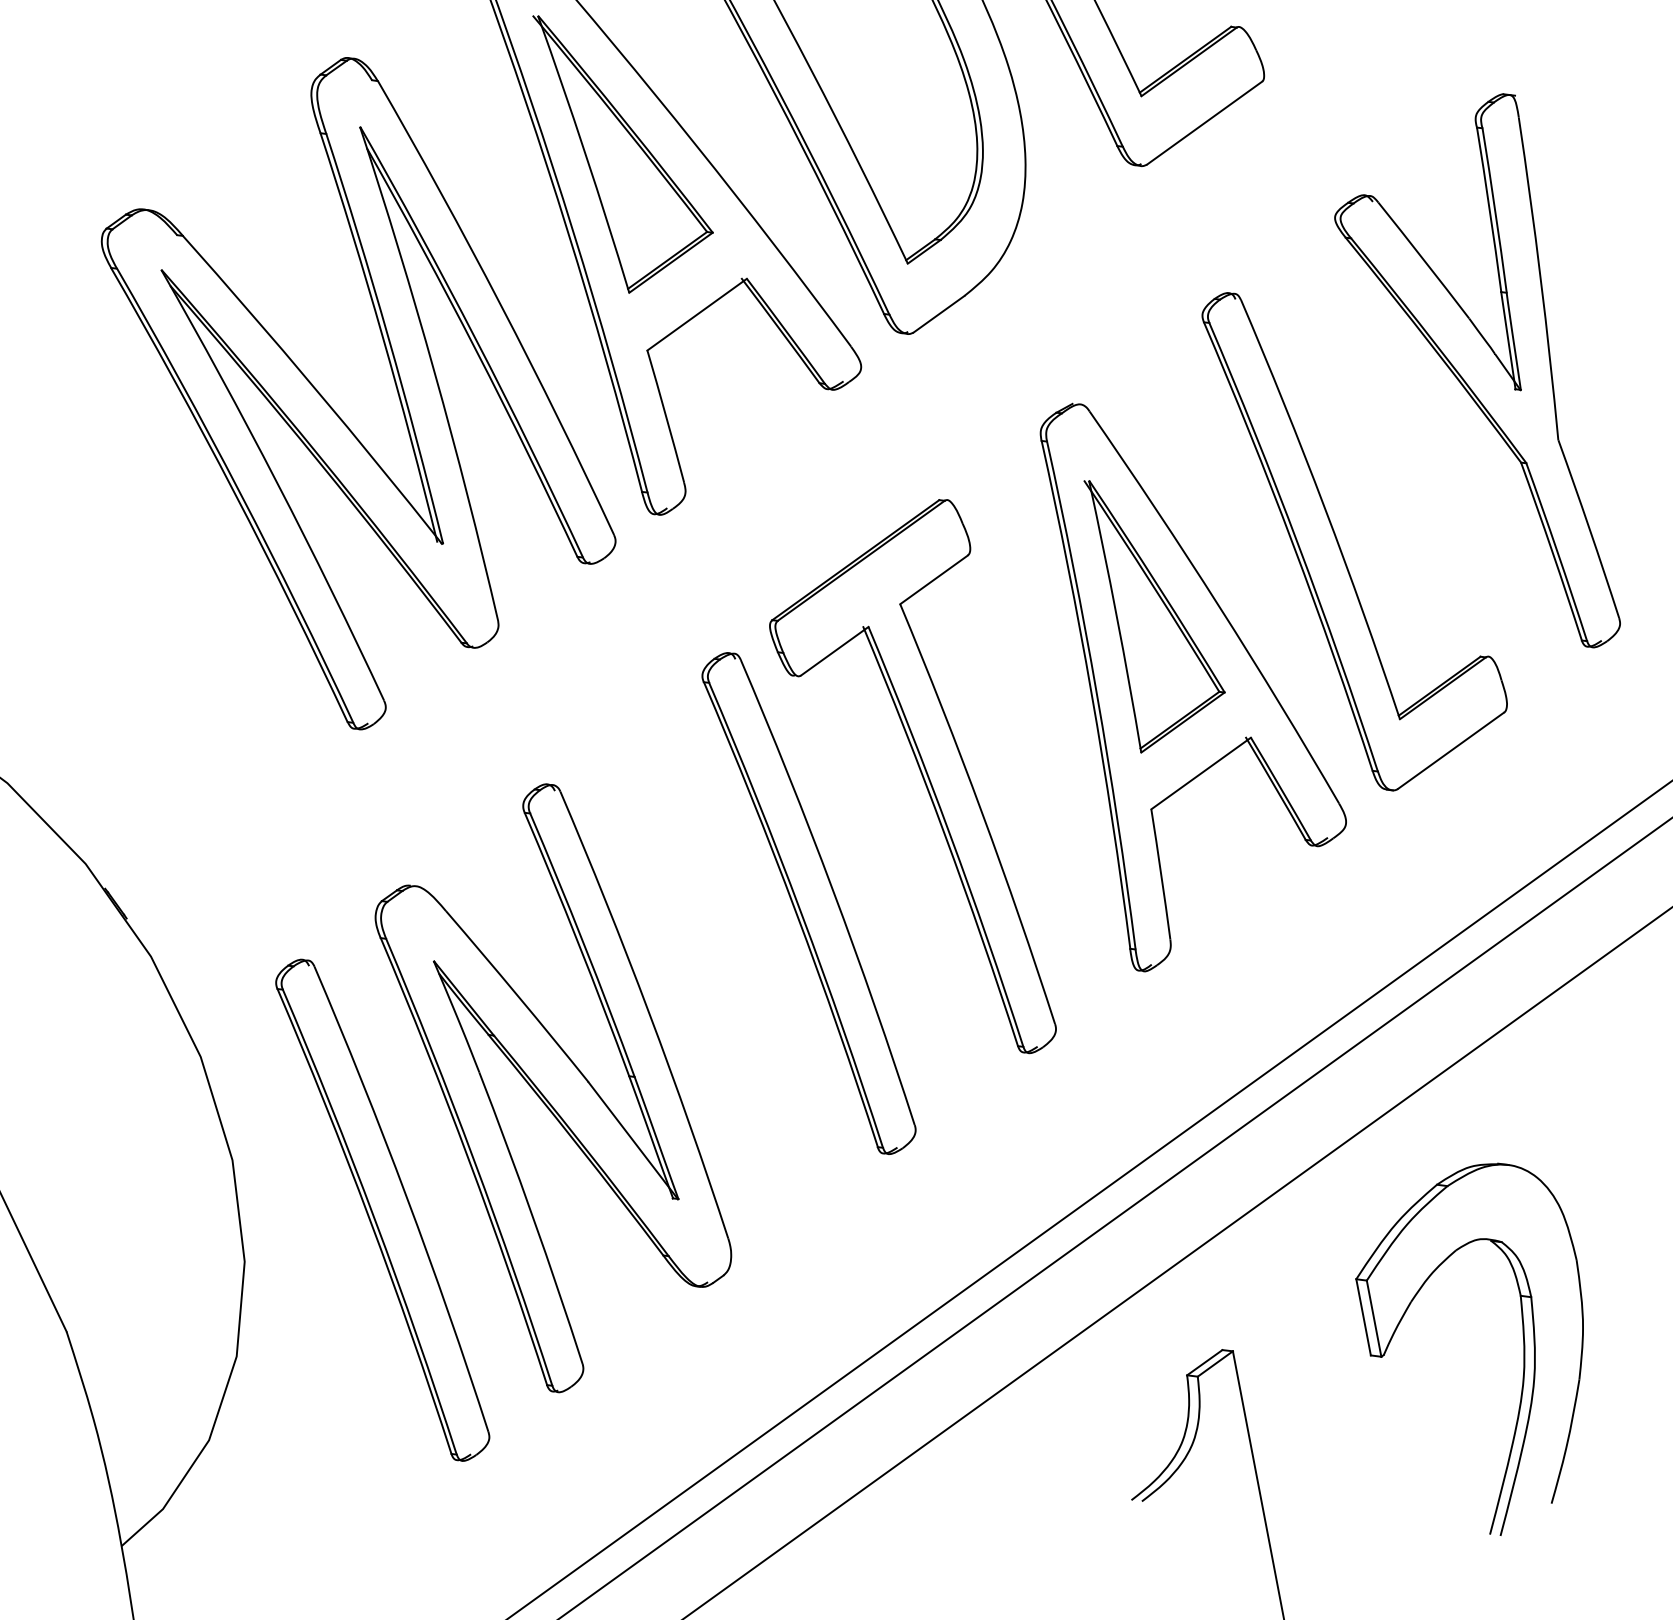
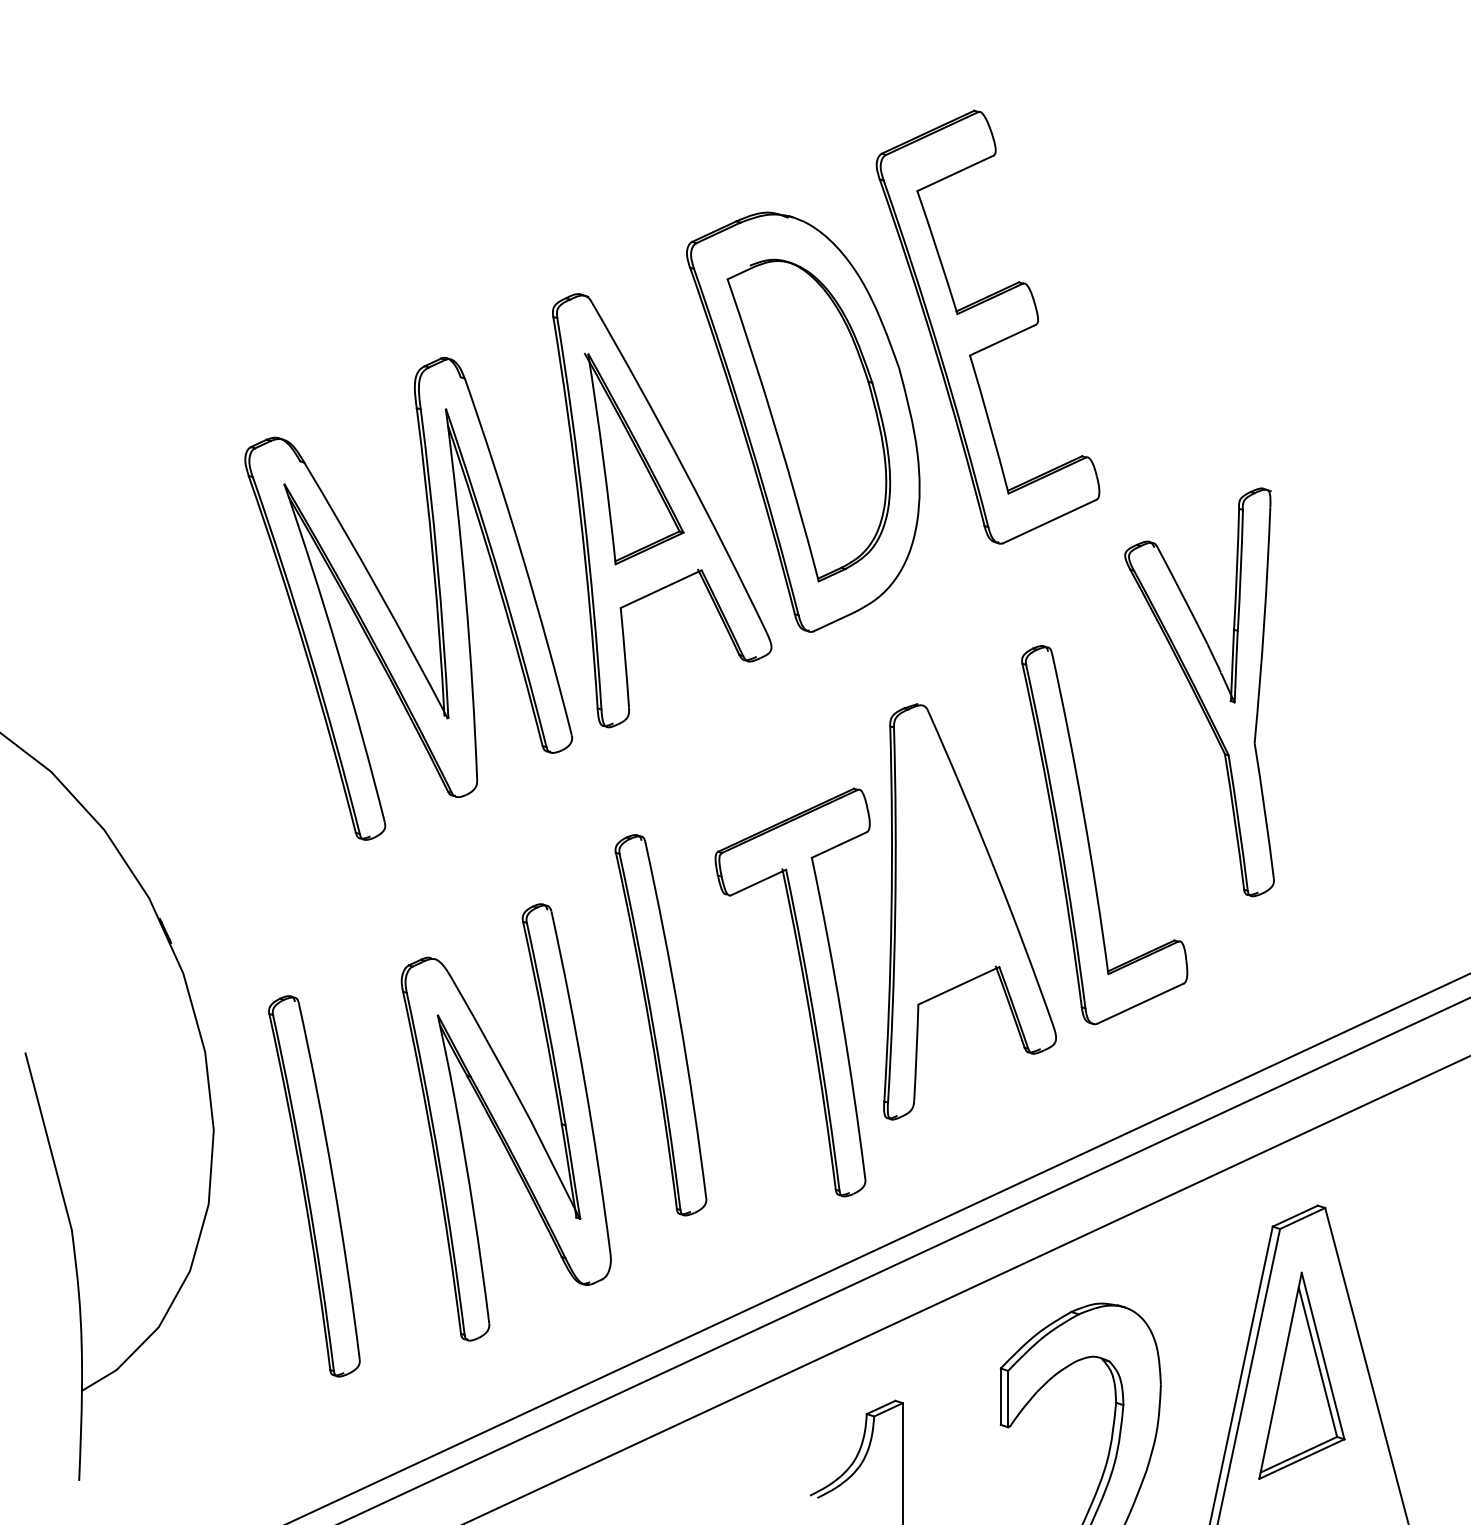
part: (1470, 385) -> (1199, 692), moved
part: (1157, 607) -> (950, 861), removed
part: (924, 785) -> (804, 990), moved
part: (552, 1088) -> (505, 1122), moved

